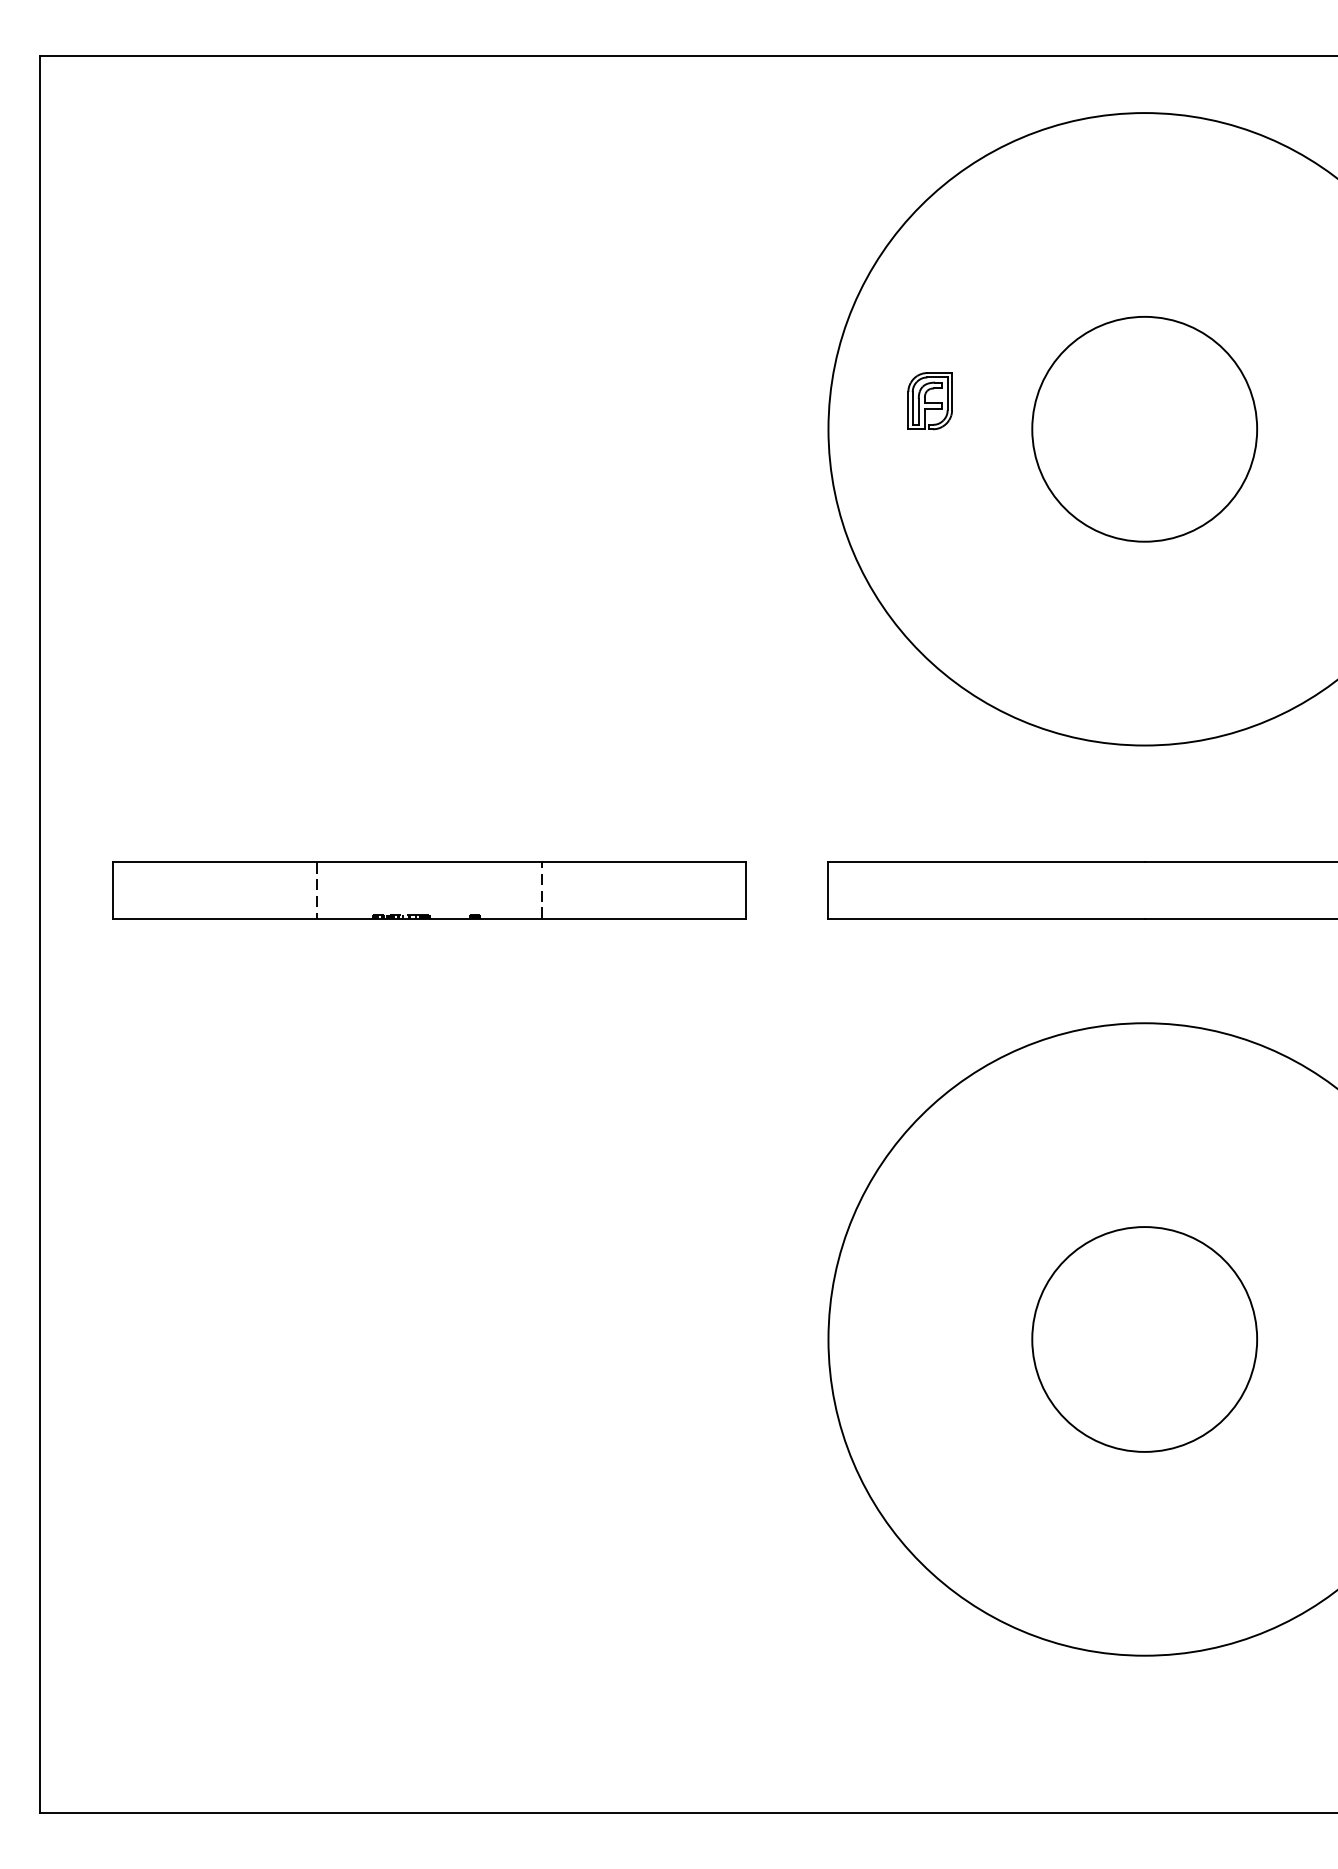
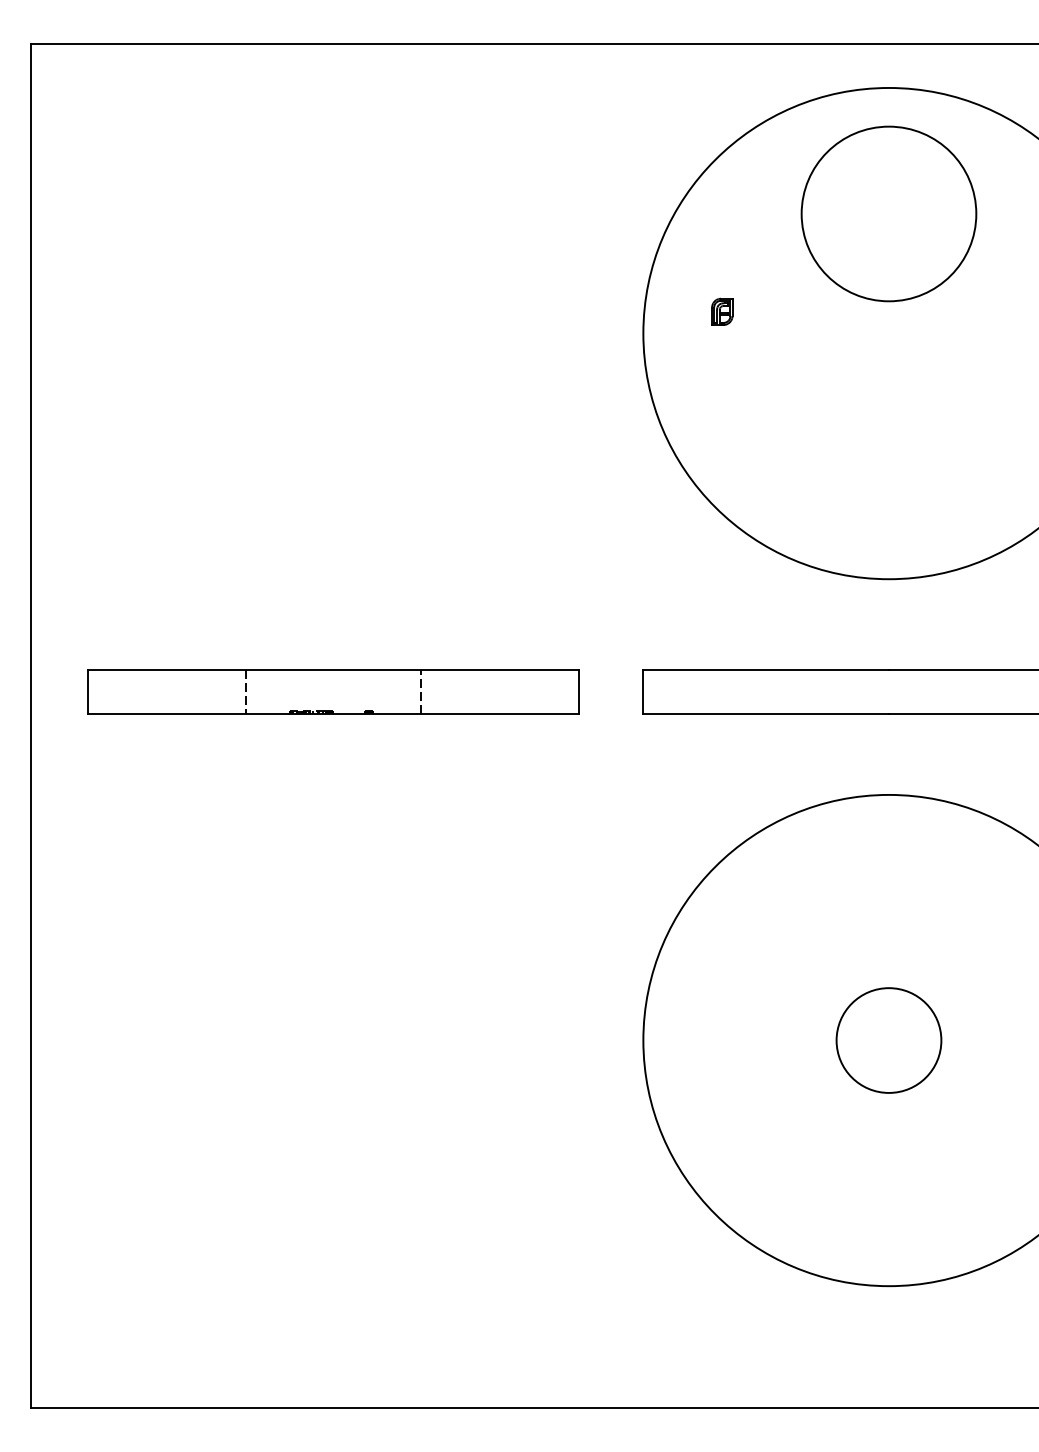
part: (929, 401) -> (721, 312), size x0.6
circle: (1144, 429) -> (888, 214), moved
circle: (1144, 1339) -> (888, 1040), size x0.6

